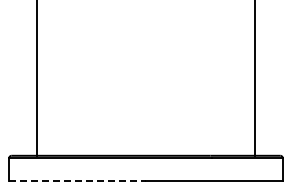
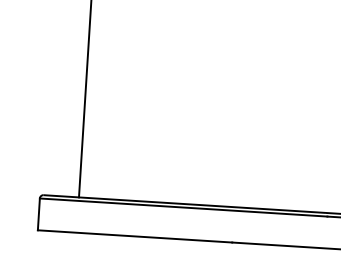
line: (78, 180) -> (136, 236), dashed -> solid

